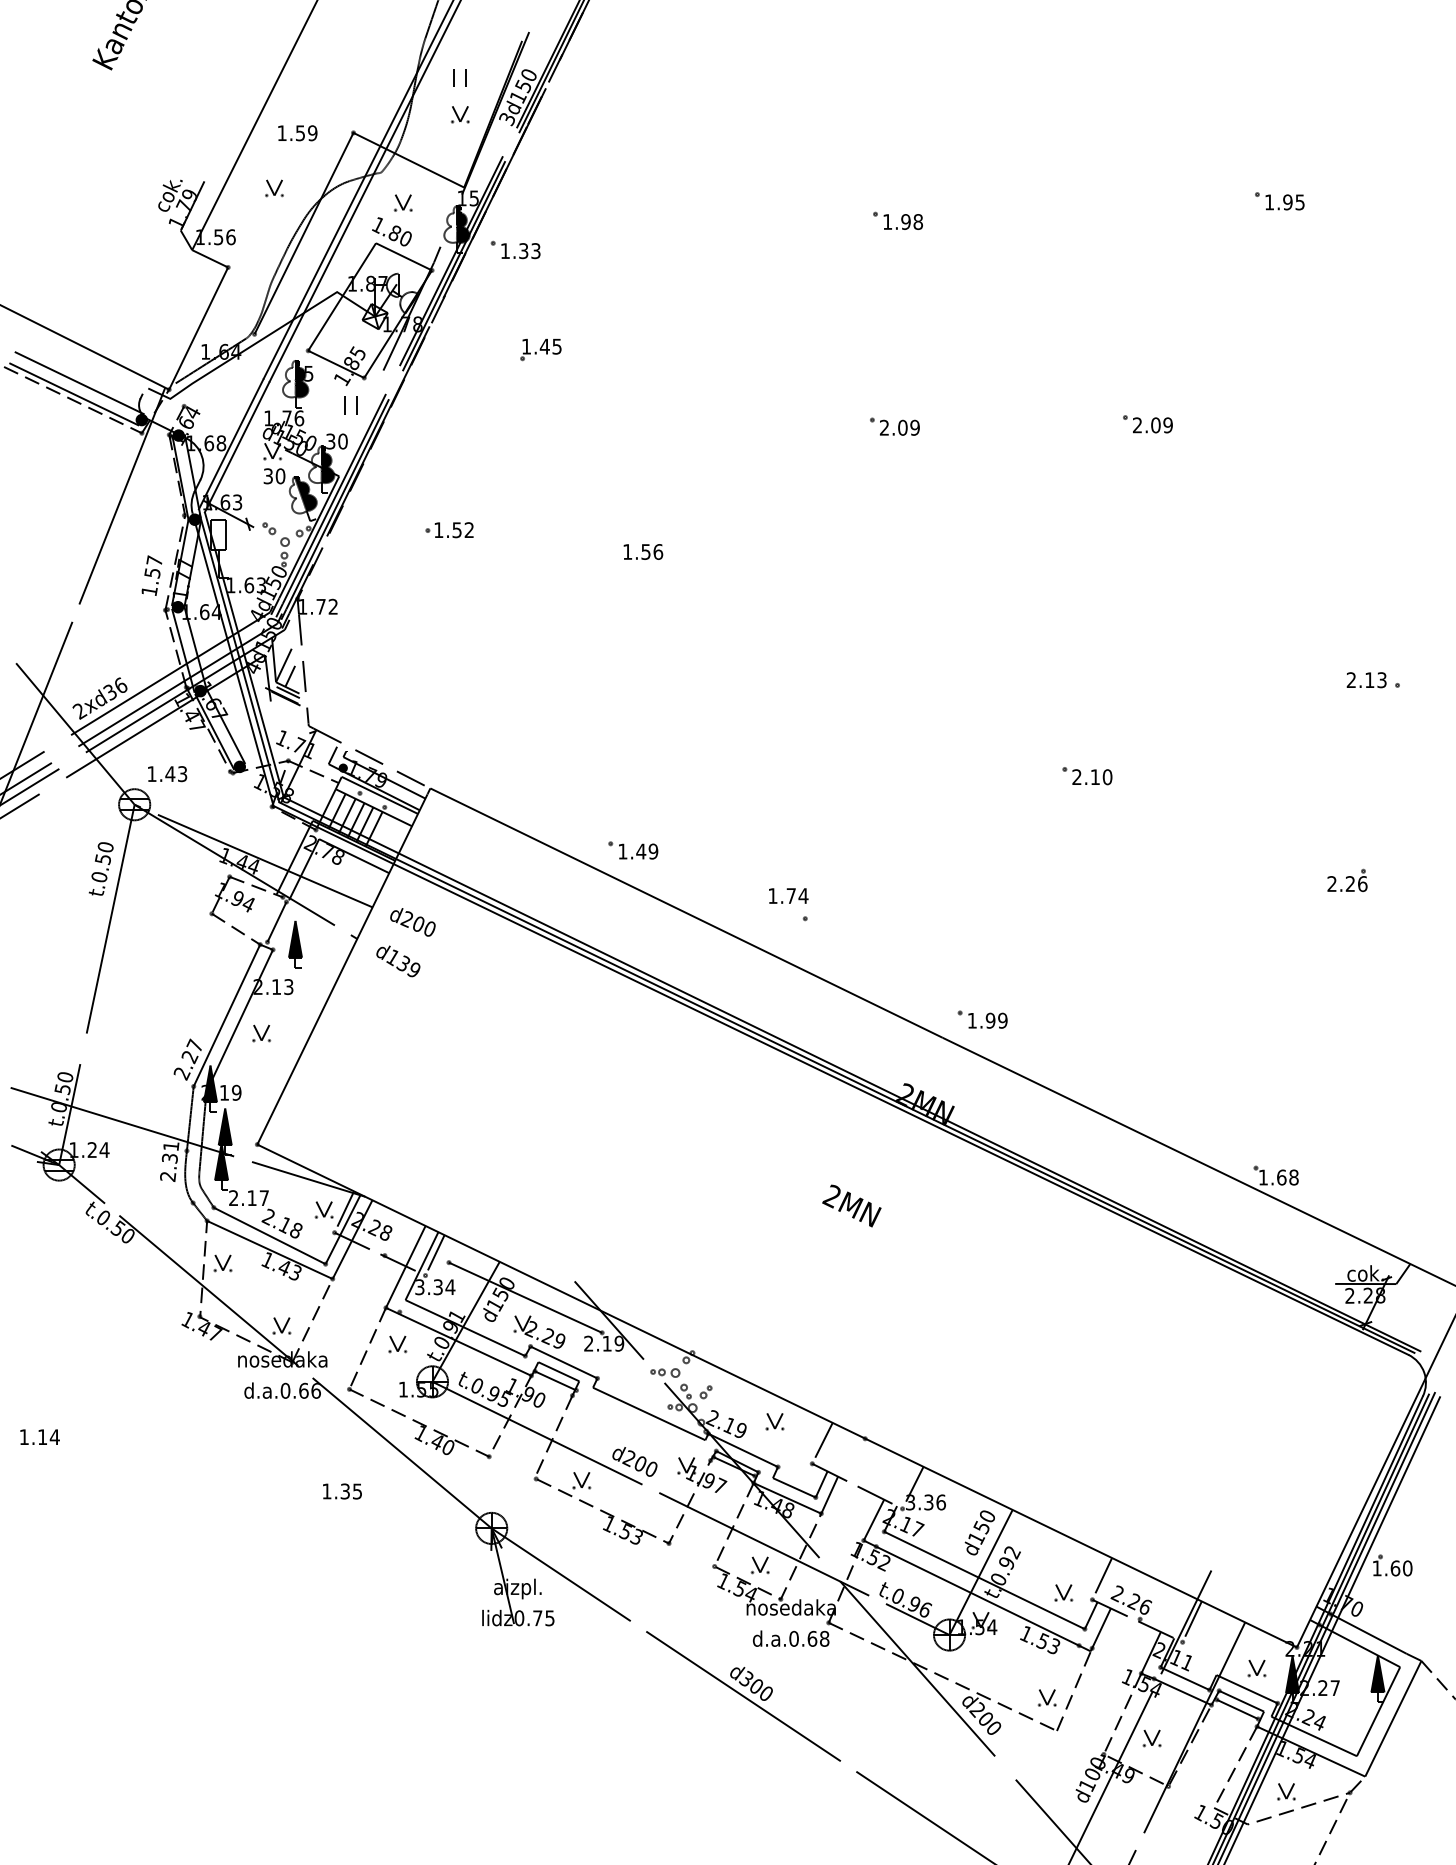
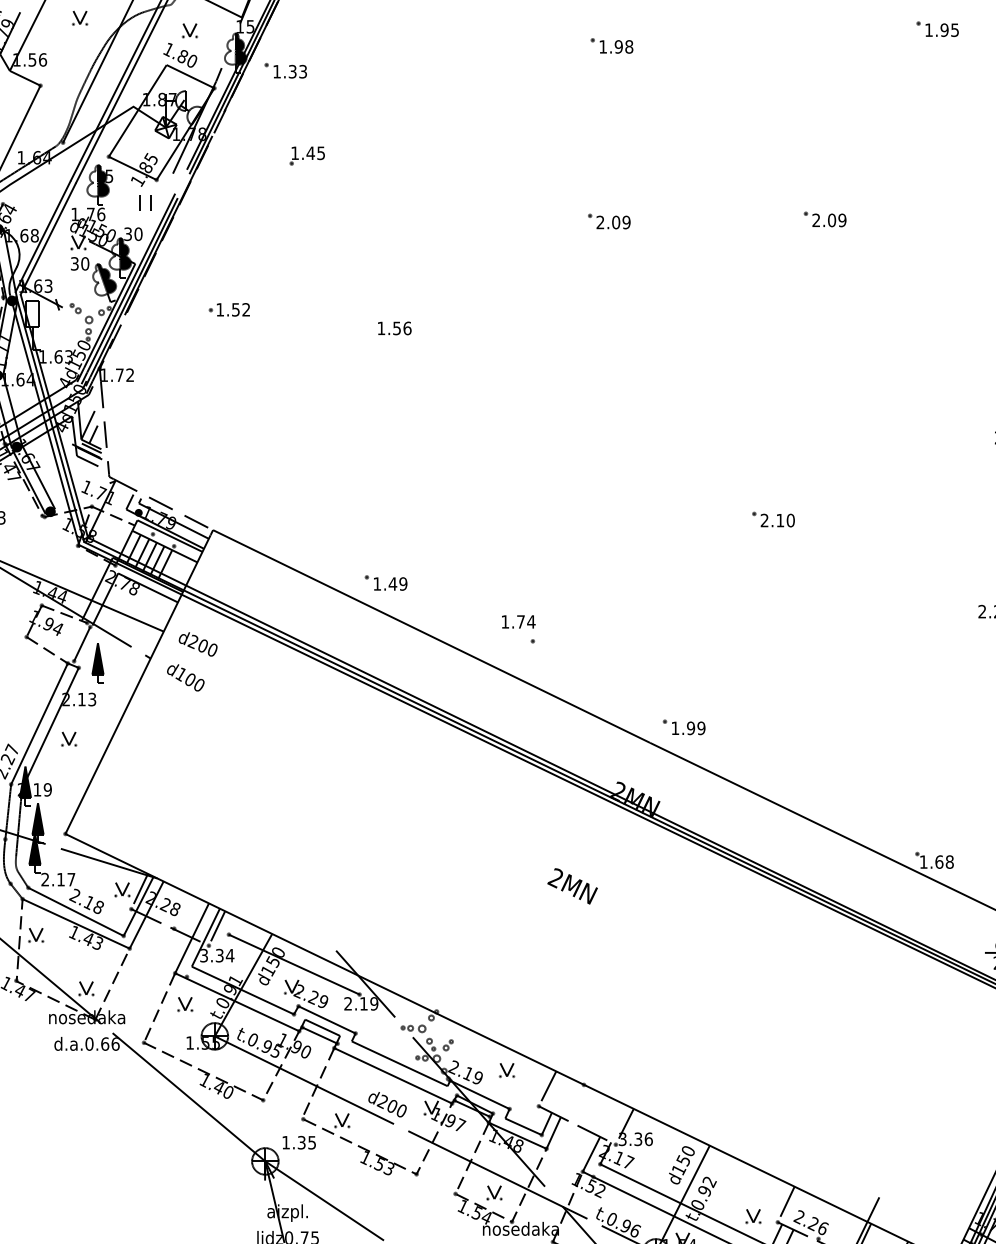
line: (282, 707) -> (86, 461), added
text: (408, 966) -> (194, 682), d139 -> d100
line: (641, 1427) -> (393, 1075), added
text: (342, 1491) -> (299, 1142), moved

